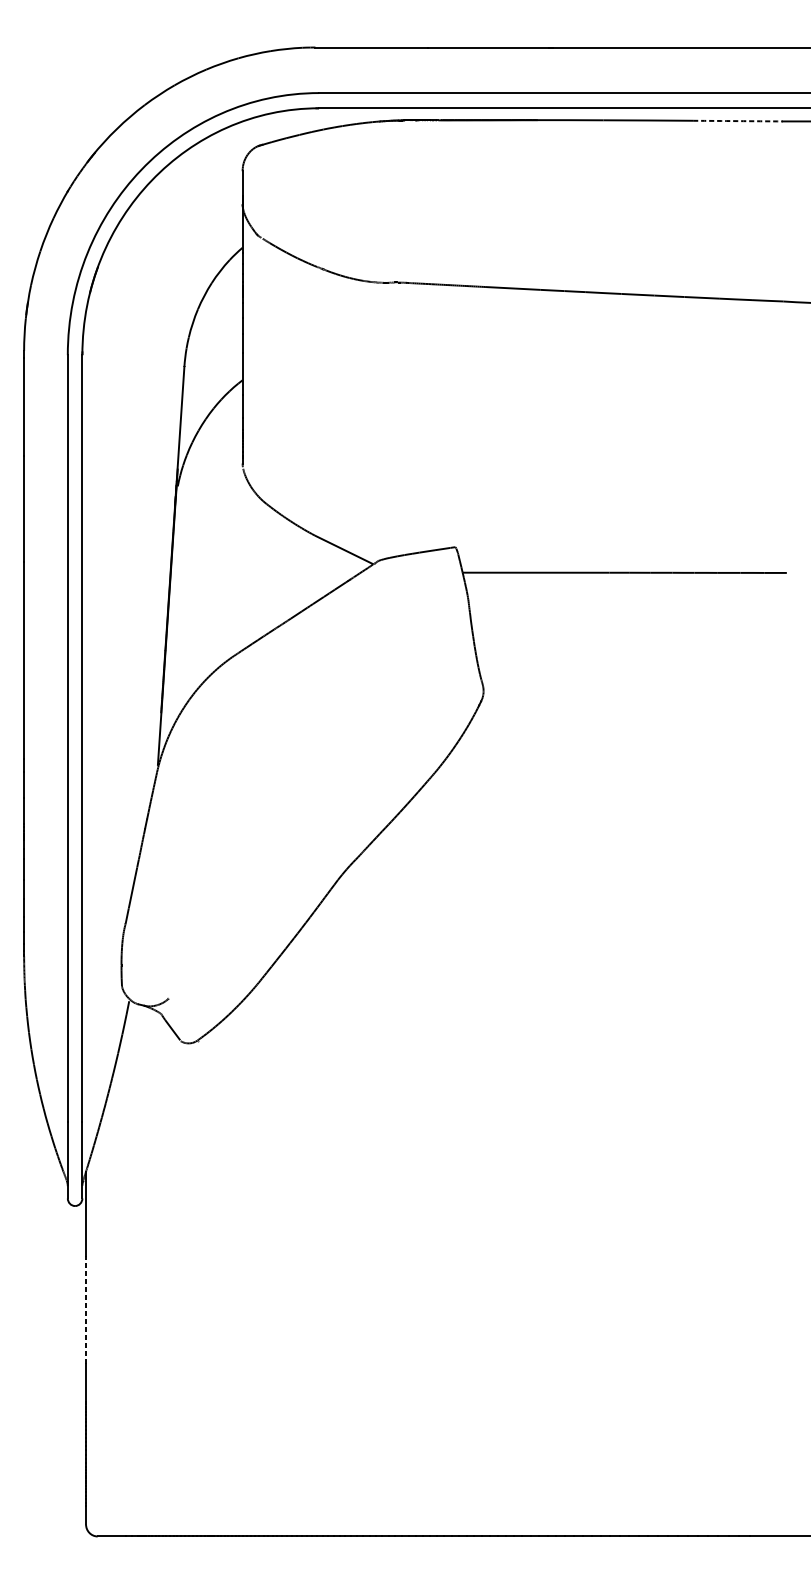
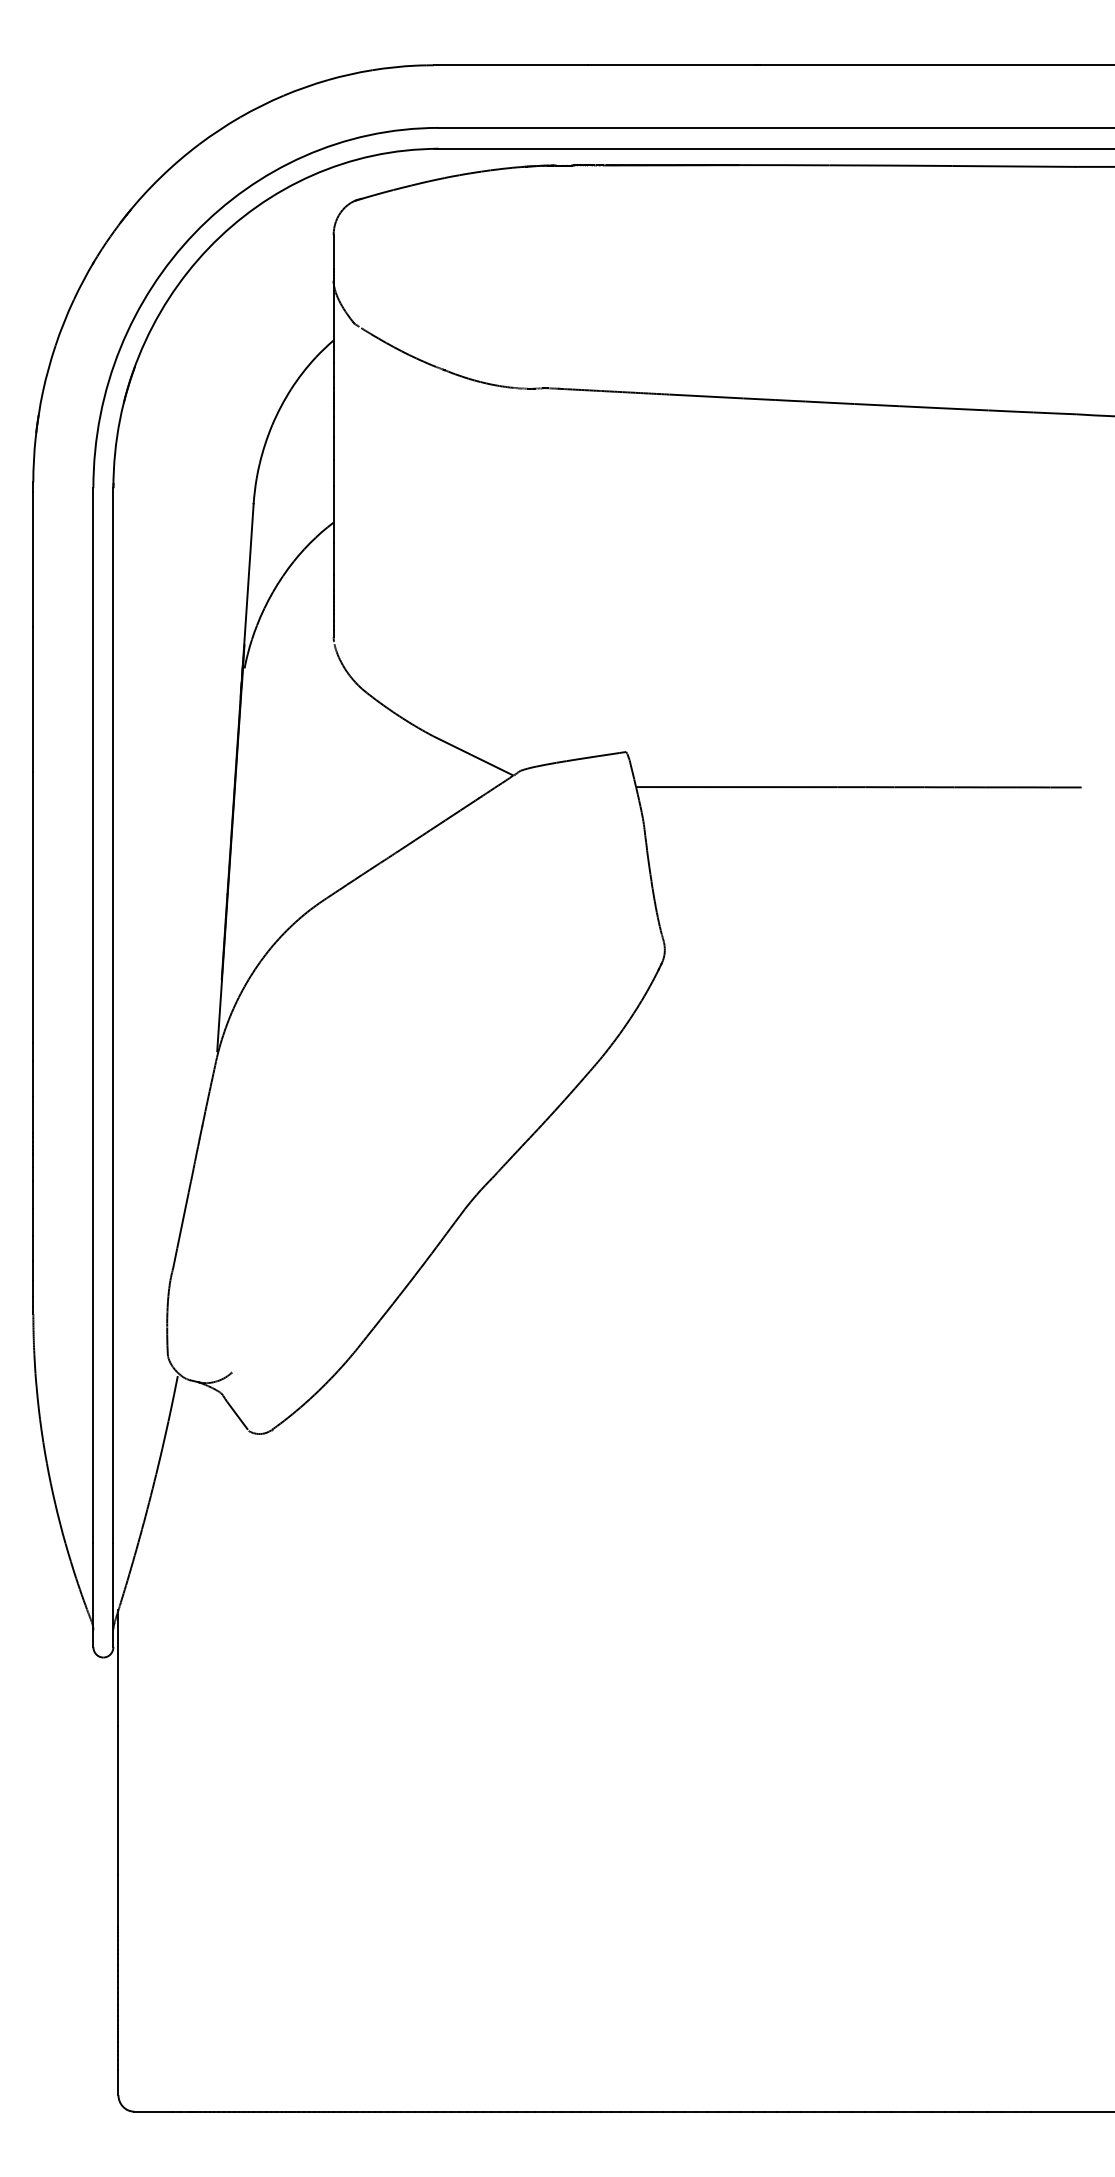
arc: (738, 121) -> (1014, 166), dashed -> solid
line: (86, 1310) -> (118, 1800), dashed -> solid

